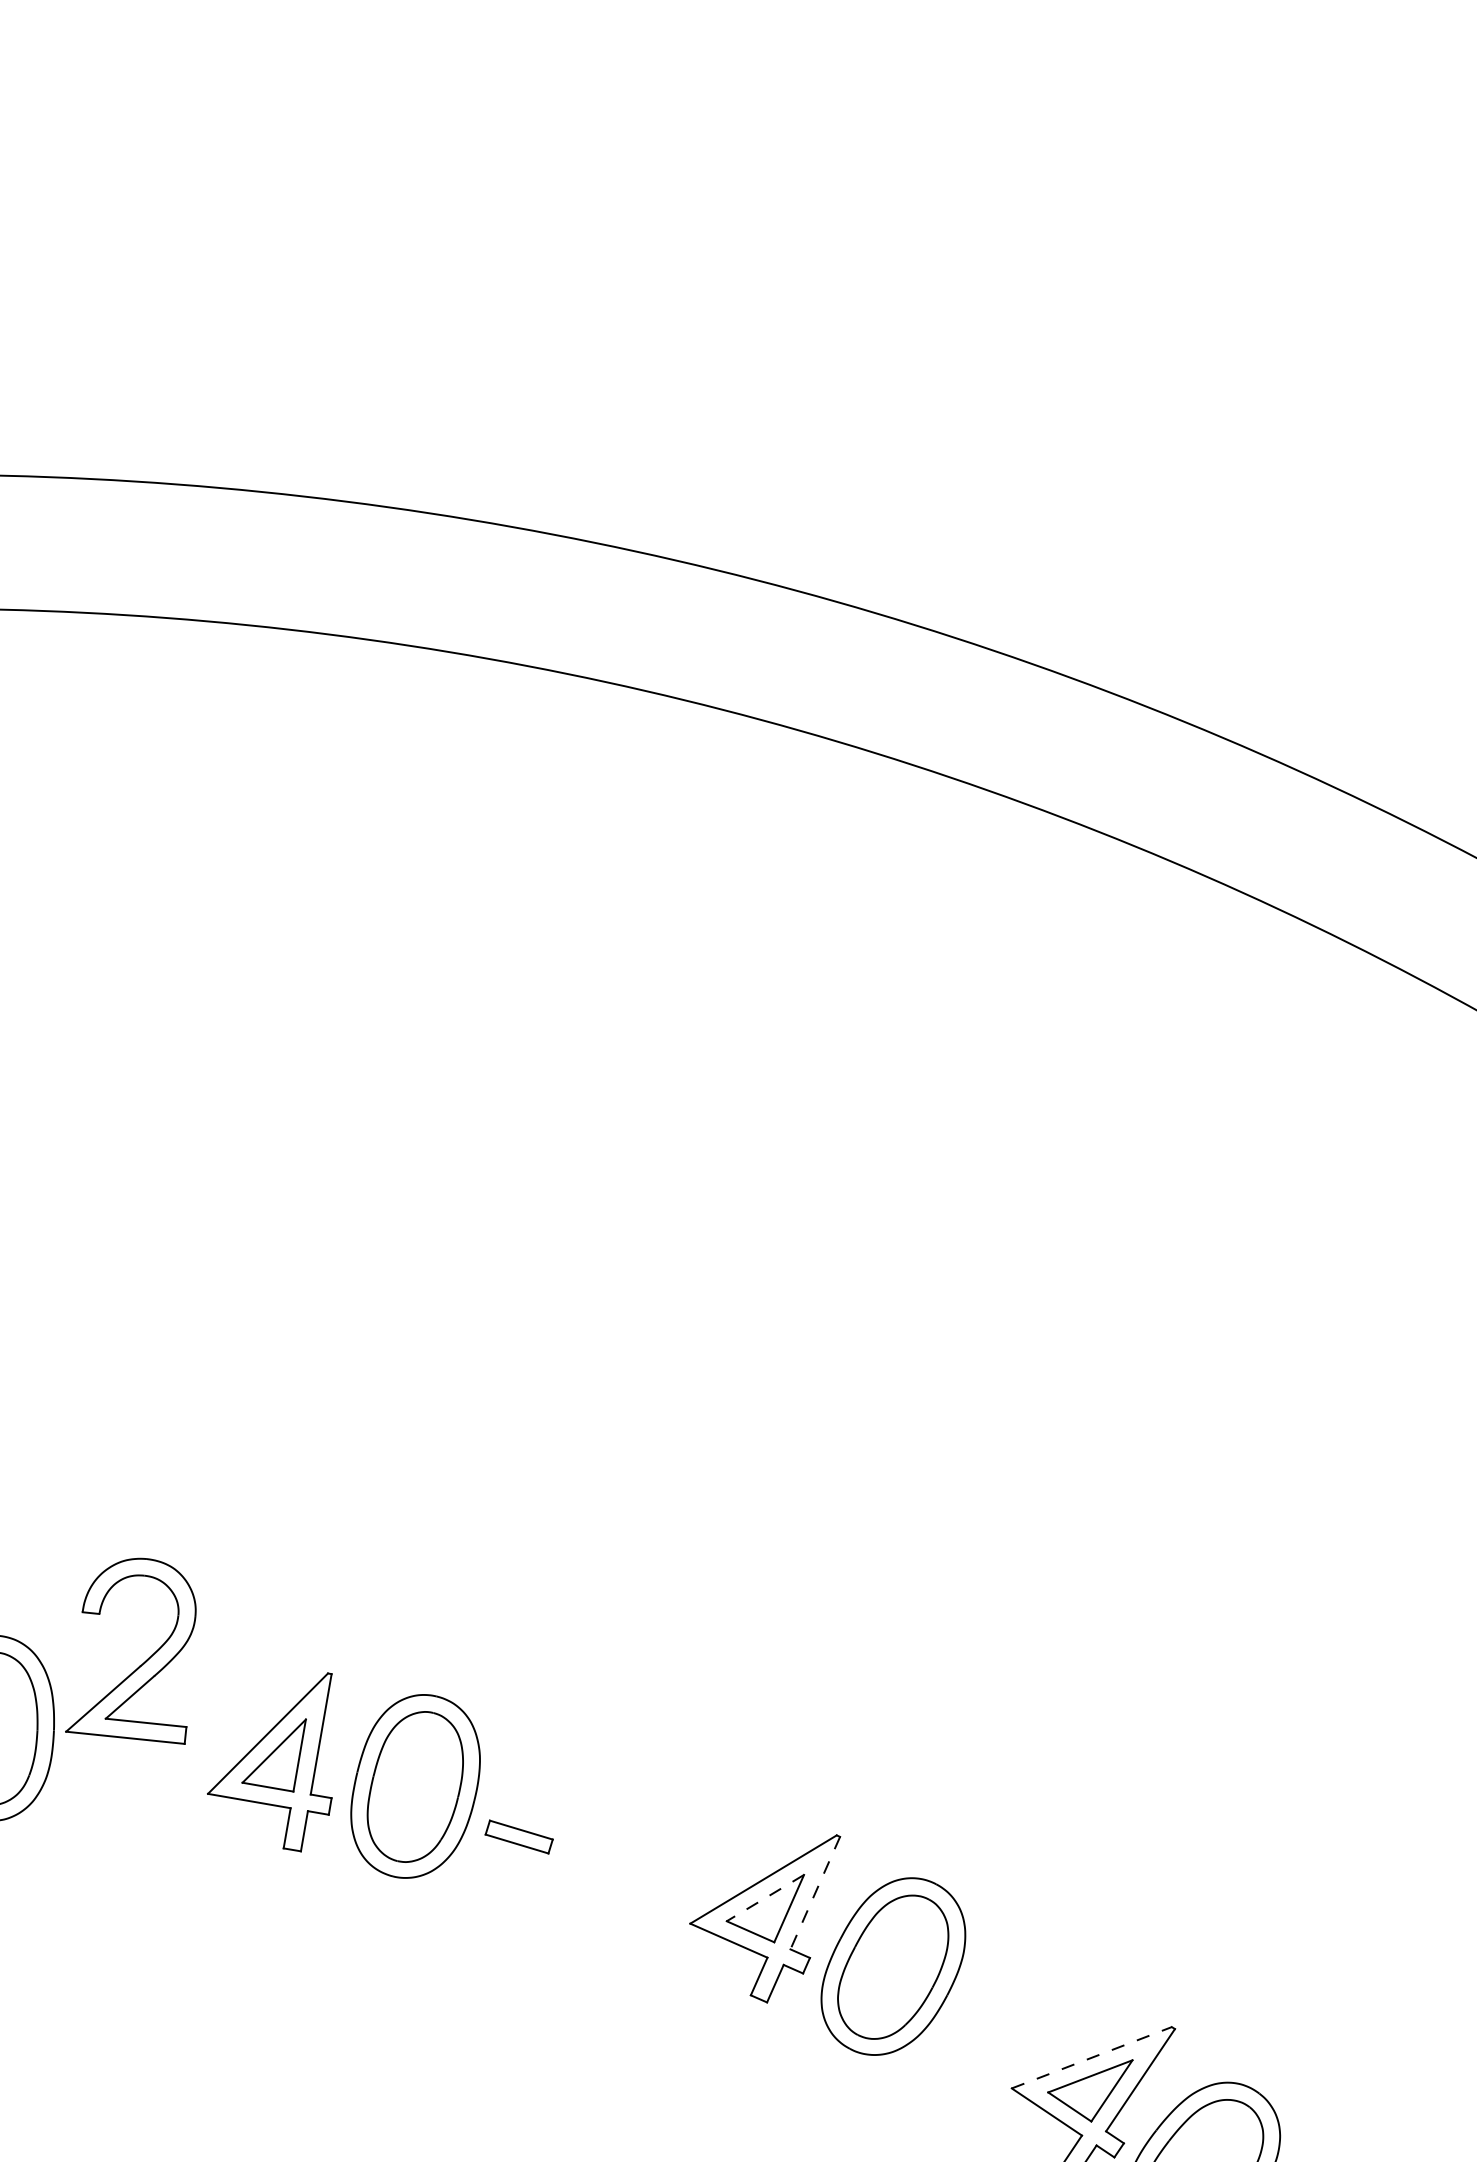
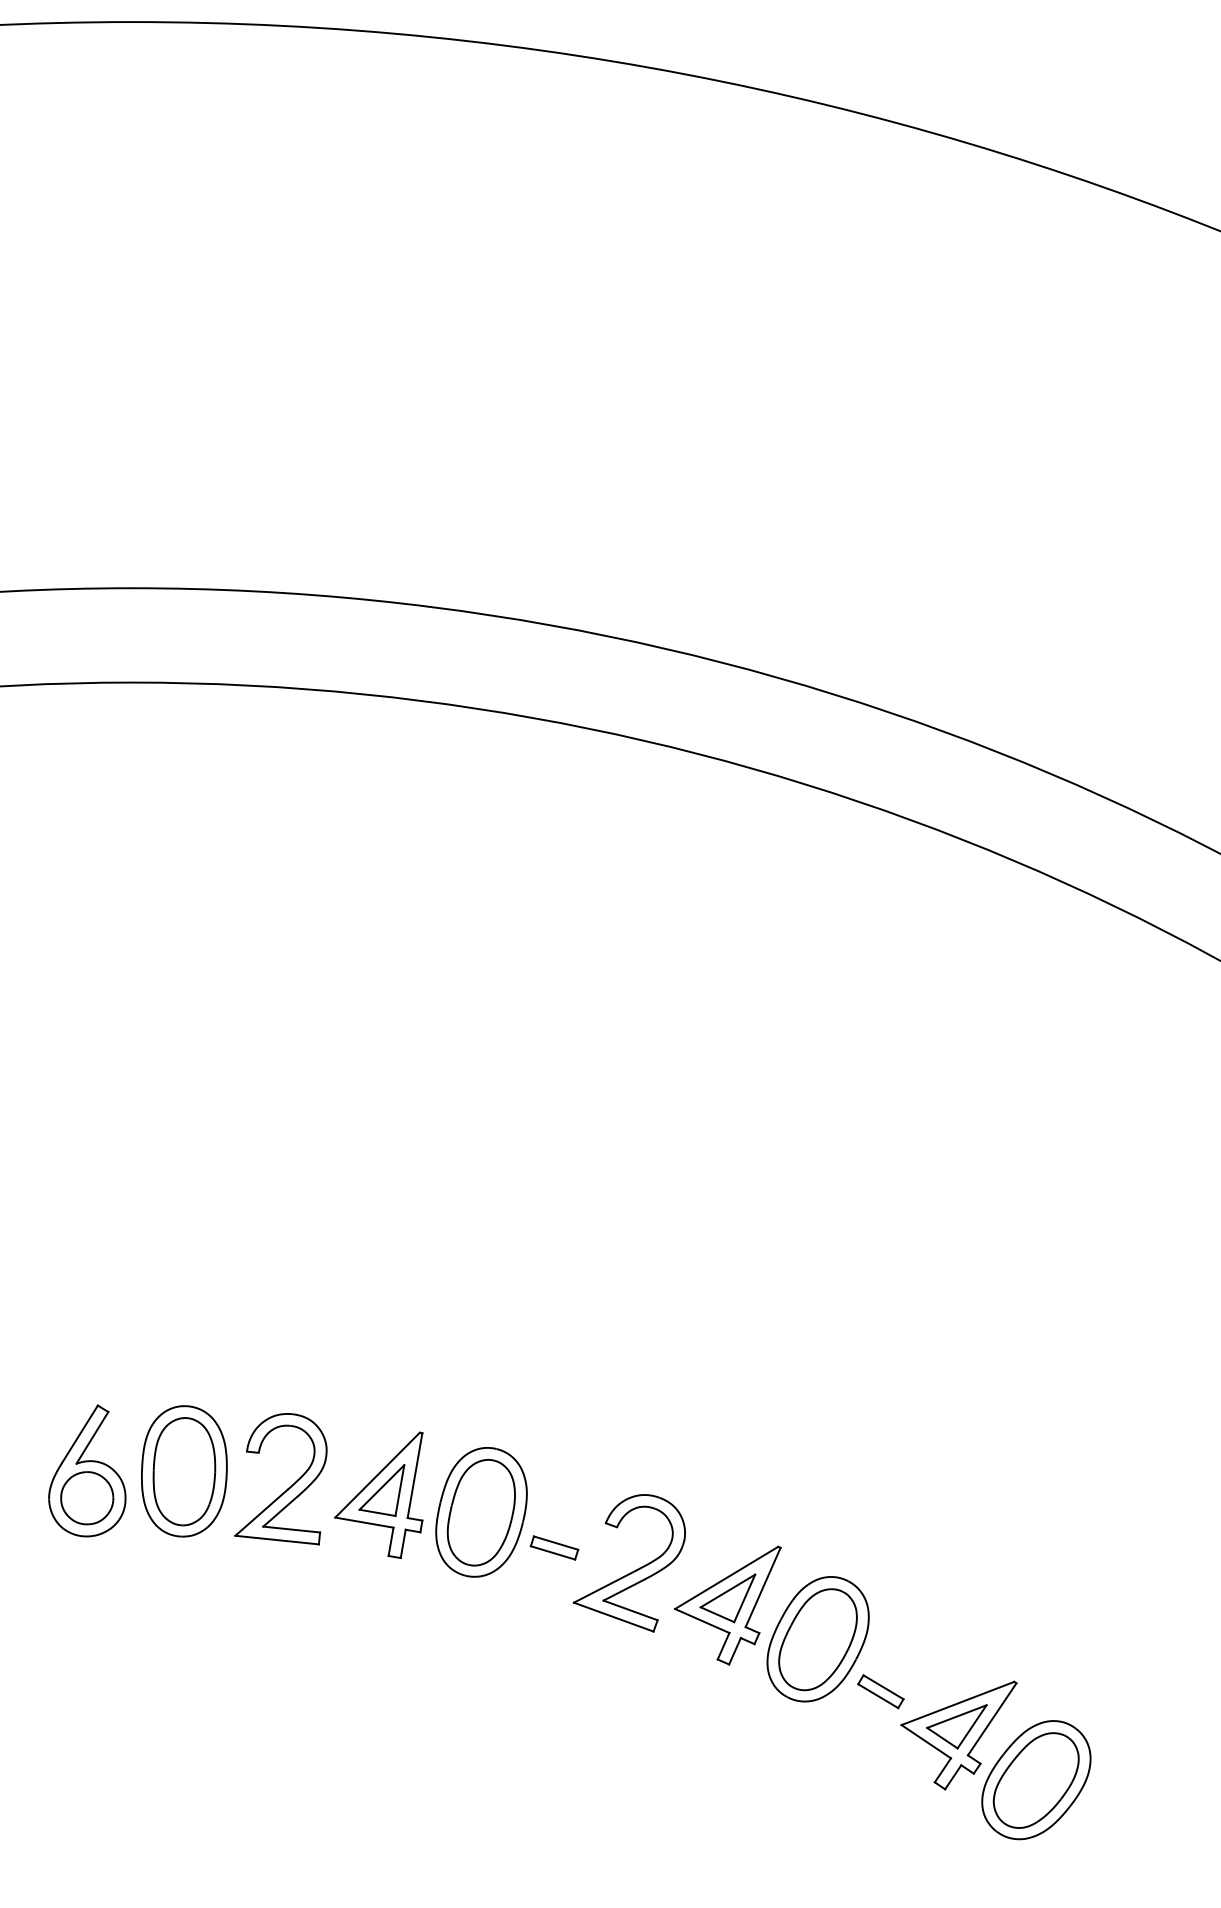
part: (141, 1663) -> (288, 1487), moved
part: (629, 1870) -> (632, 1571), added
line: (814, 1893) -> (762, 1587), dashed -> solid
line: (764, 1898) -> (727, 1591), dashed -> solid
part: (981, 2040) -> (880, 1691), added
line: (1092, 2057) -> (958, 1703), dashed -> solid

